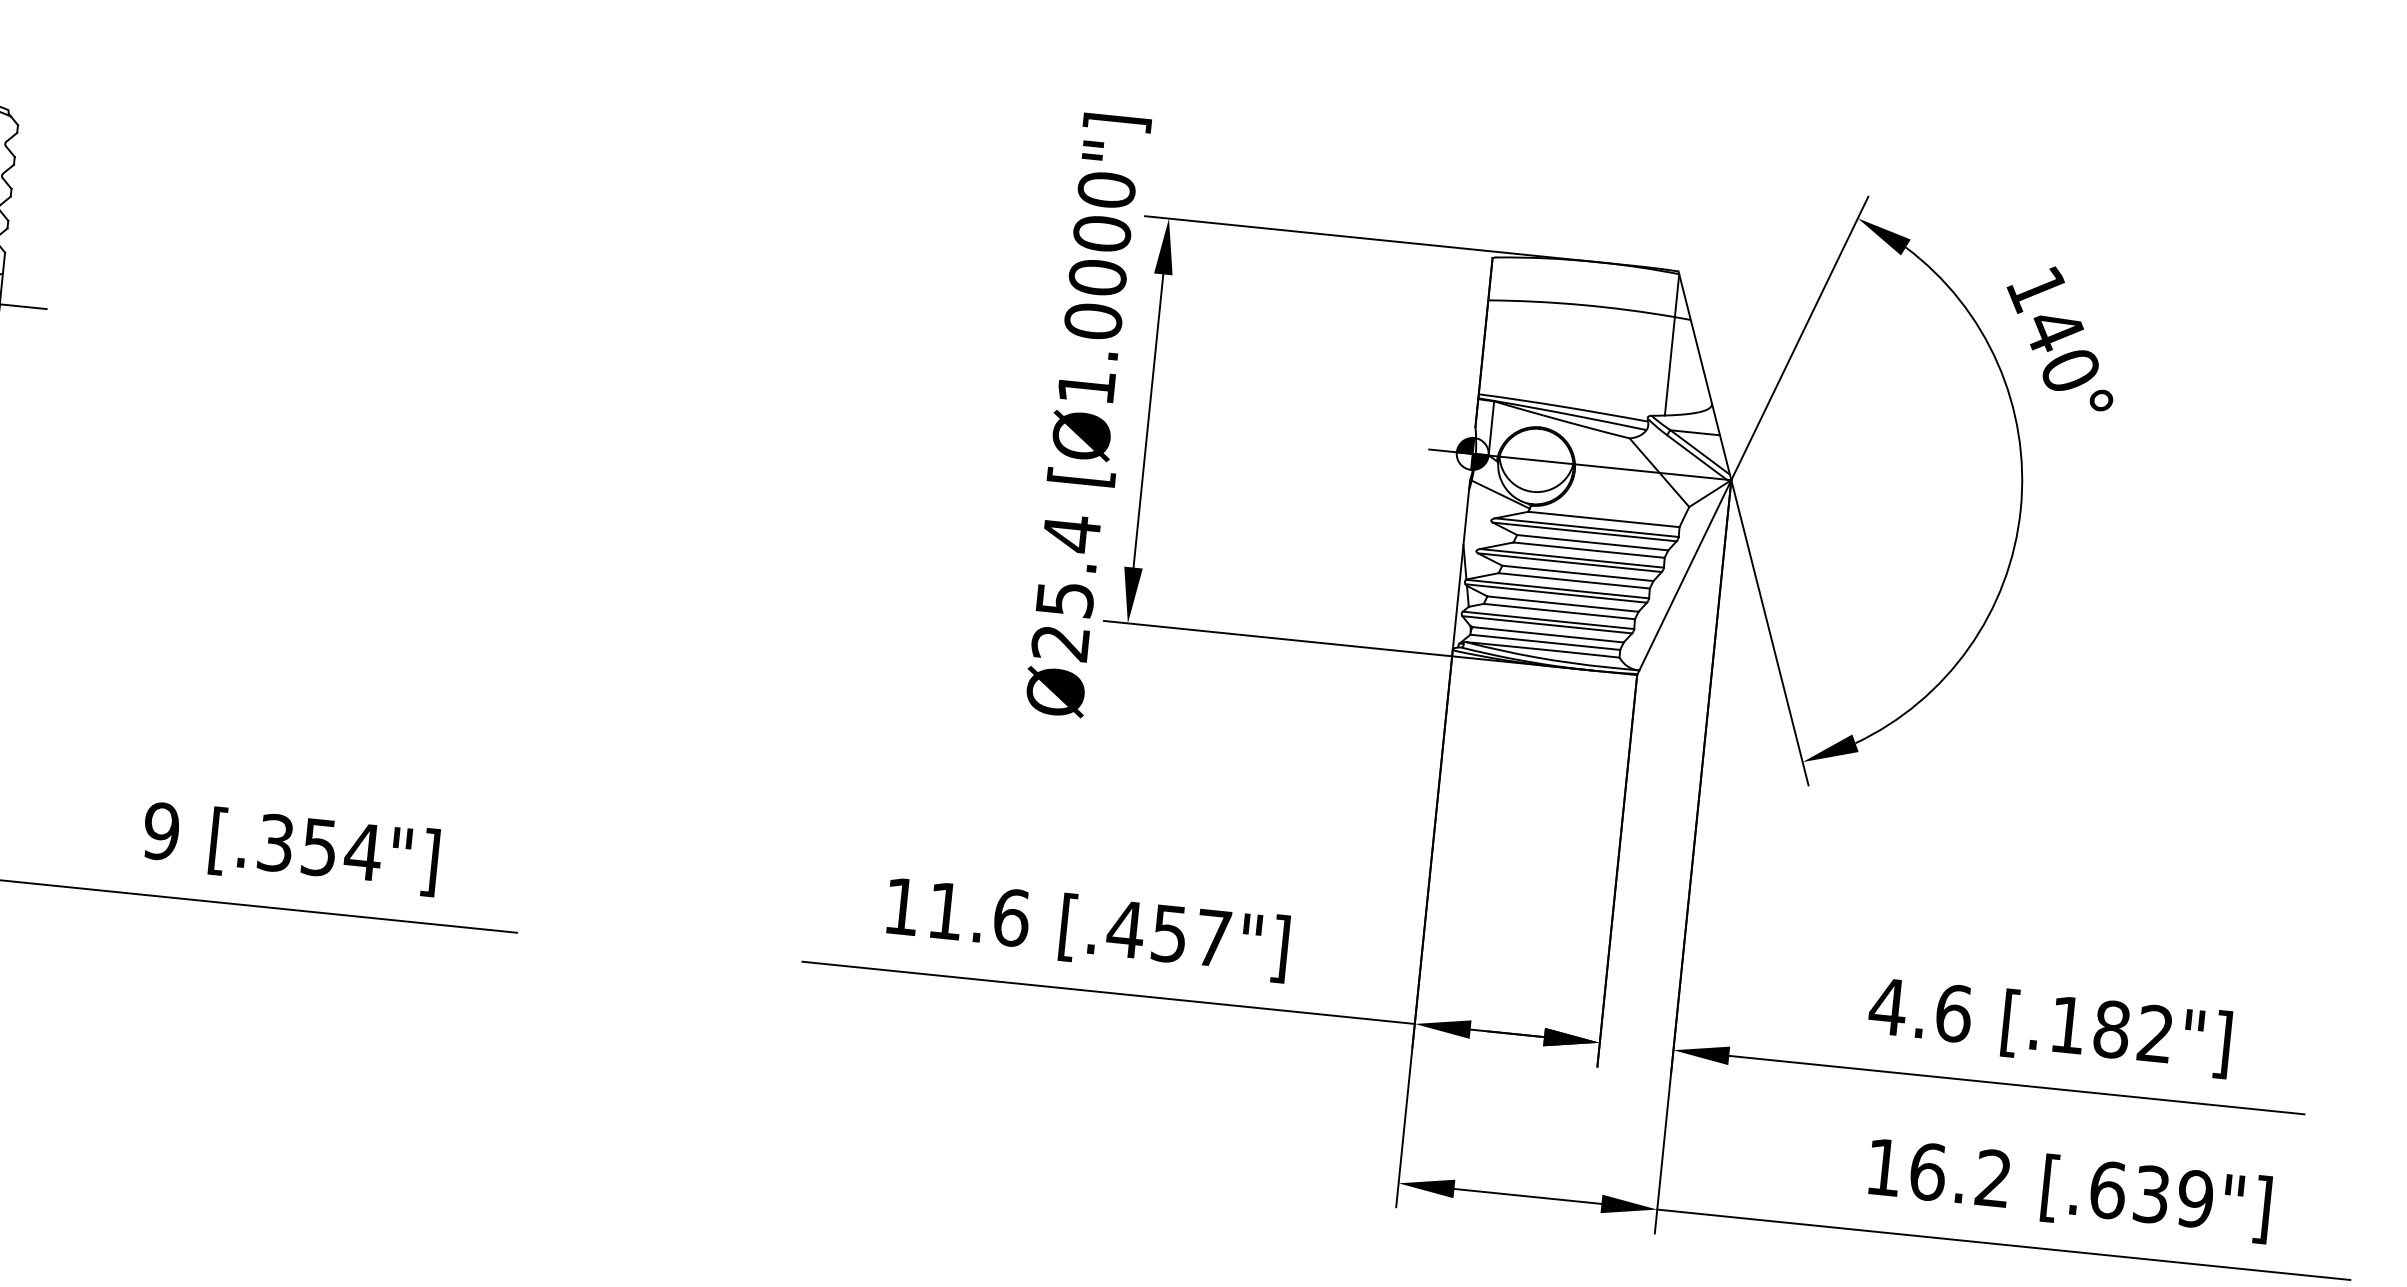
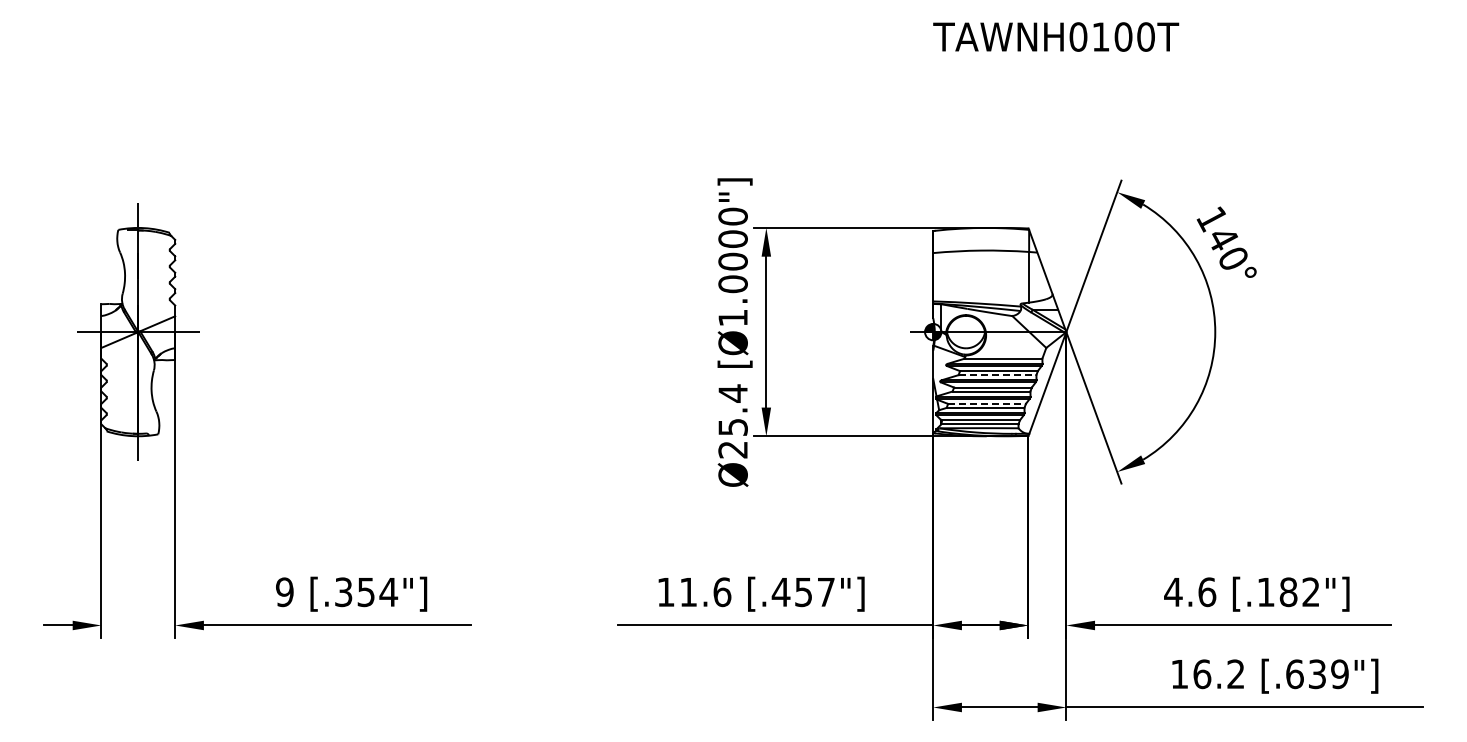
line: (1589, 550) -> (997, 375), solid -> dashed
line: (1564, 603) -> (987, 403), solid -> dashed

